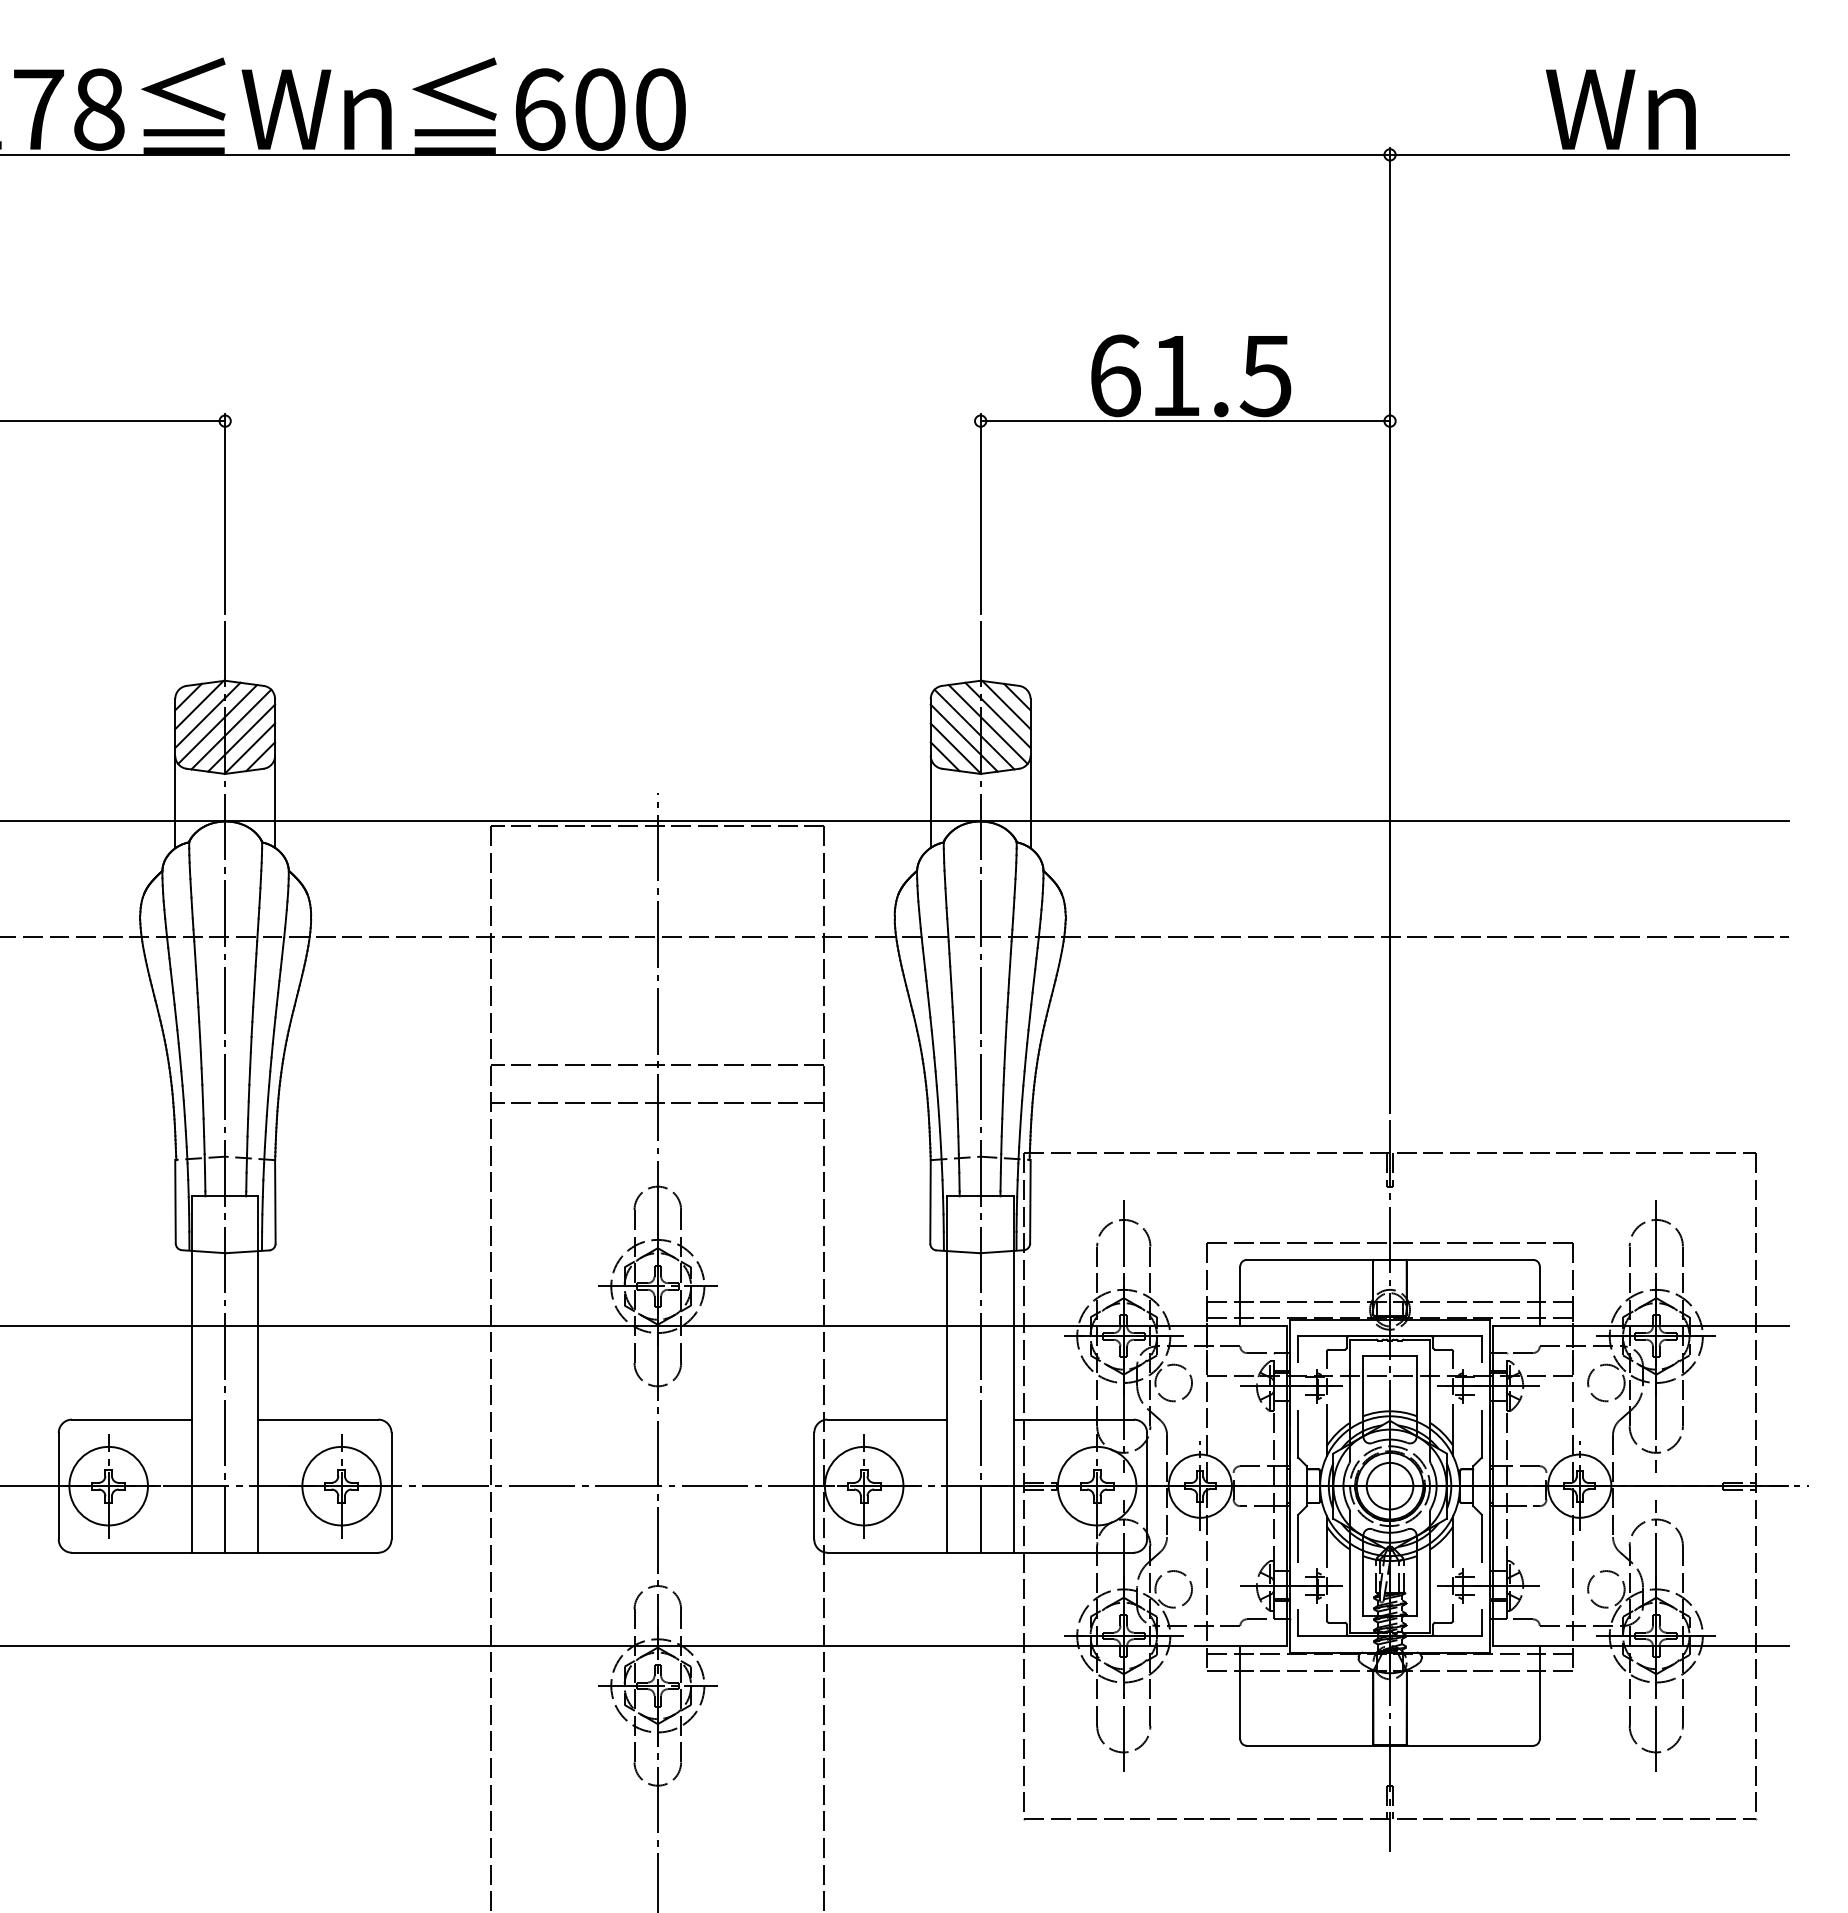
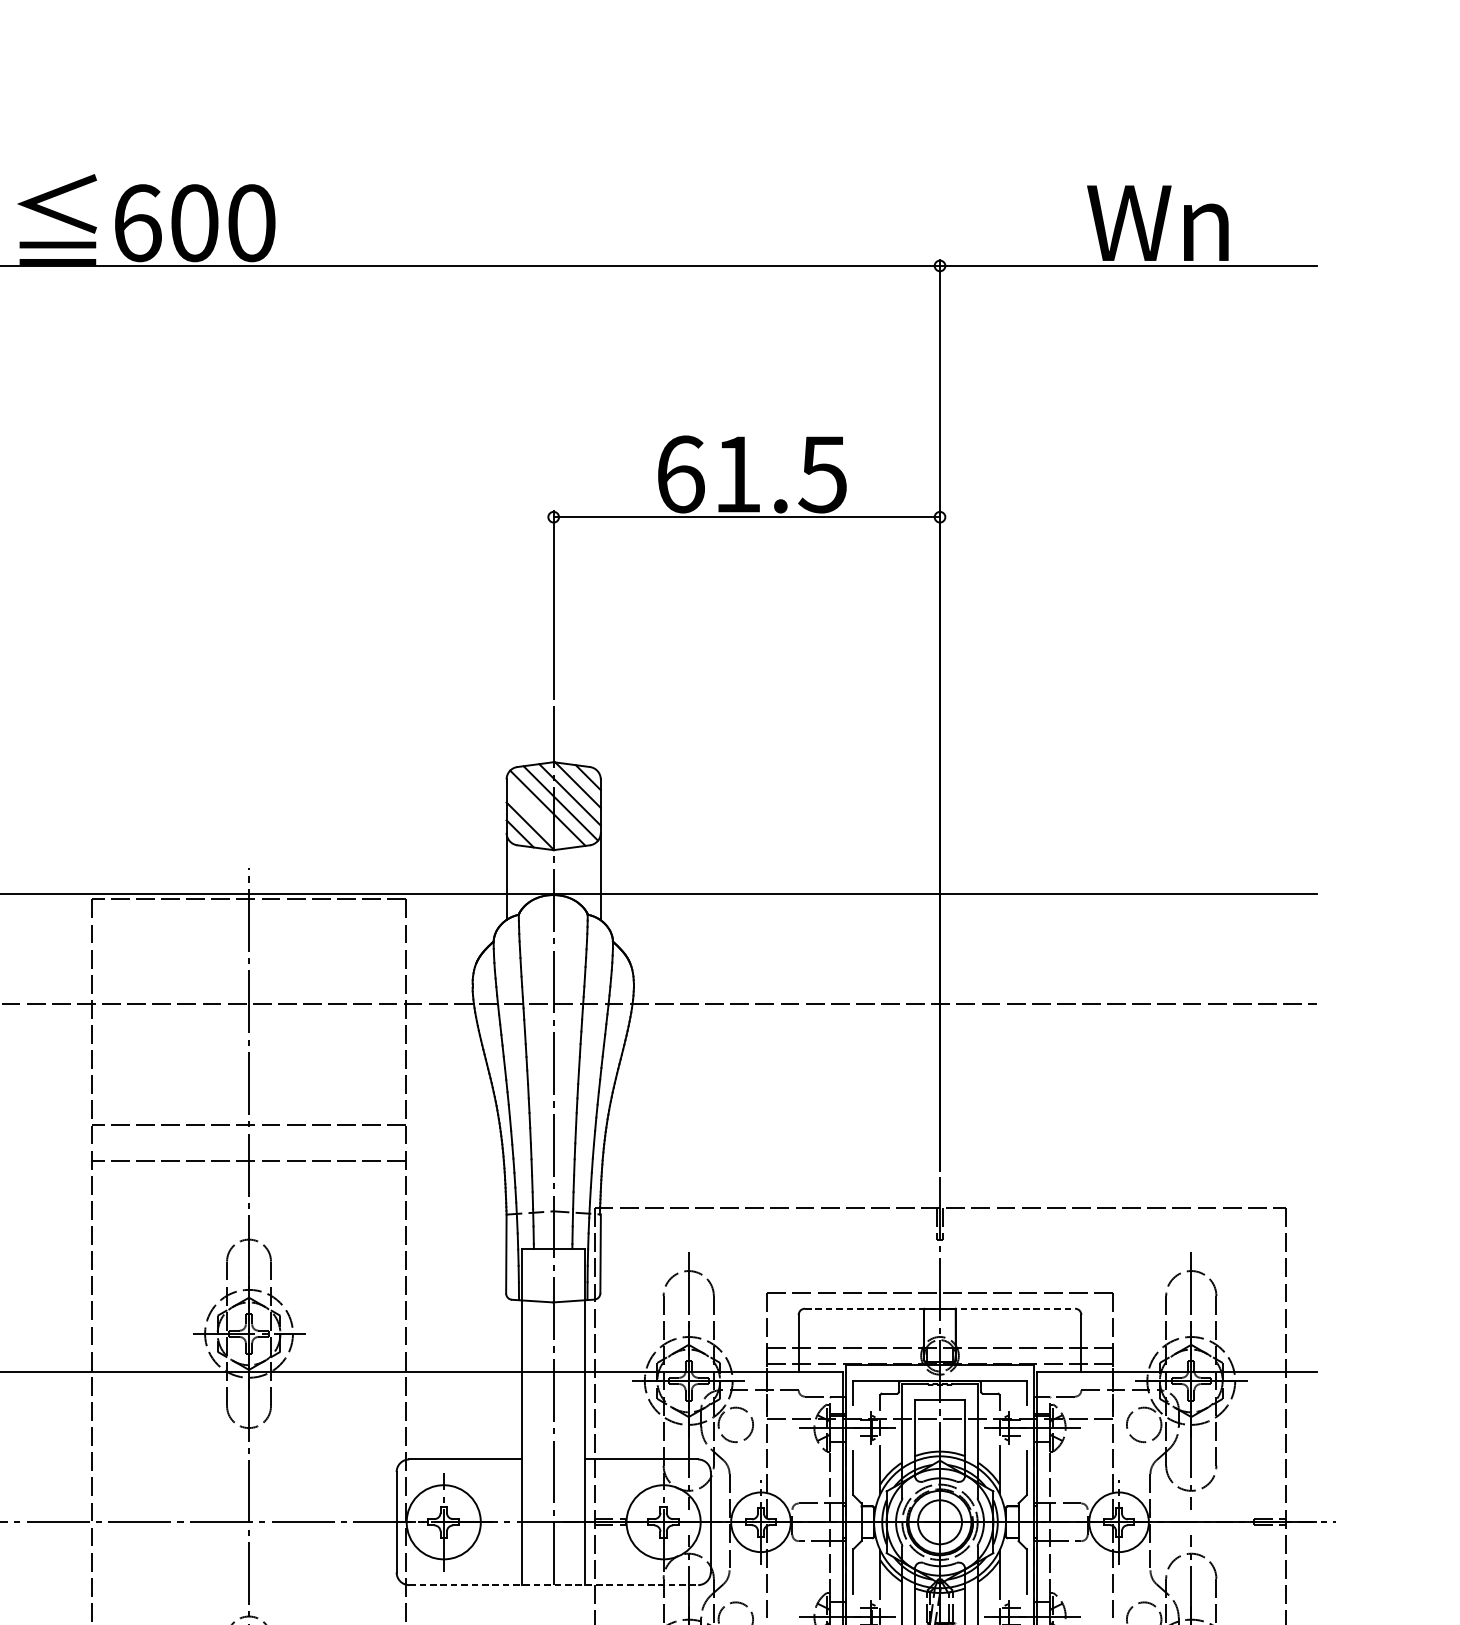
line: (963, 737) -> (537, 815), removed
line: (1390, 1259) -> (940, 1308), solid -> dashed
line: (981, 1552) -> (554, 1584), solid -> dashed

